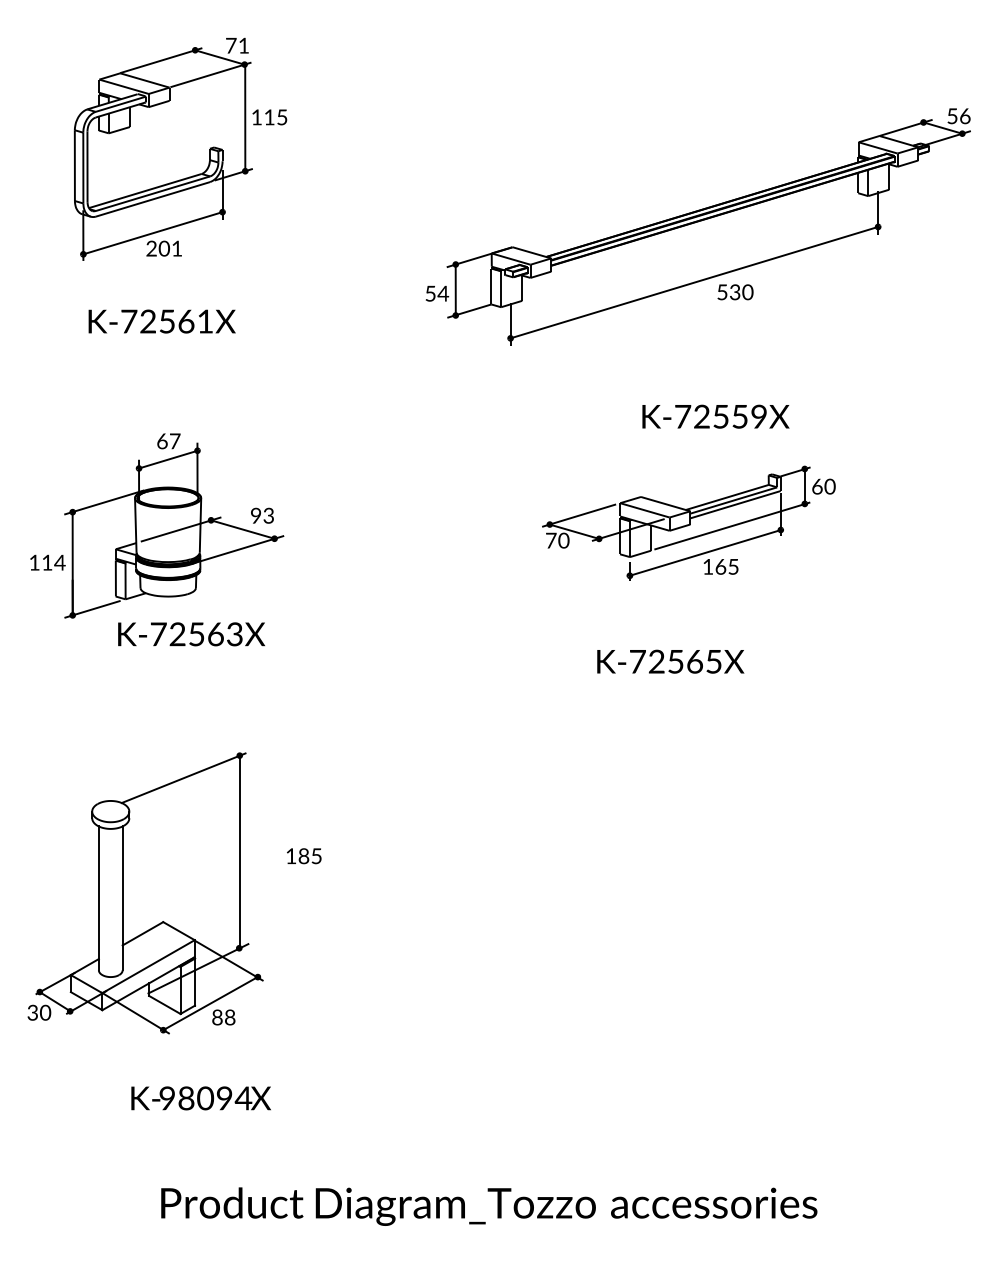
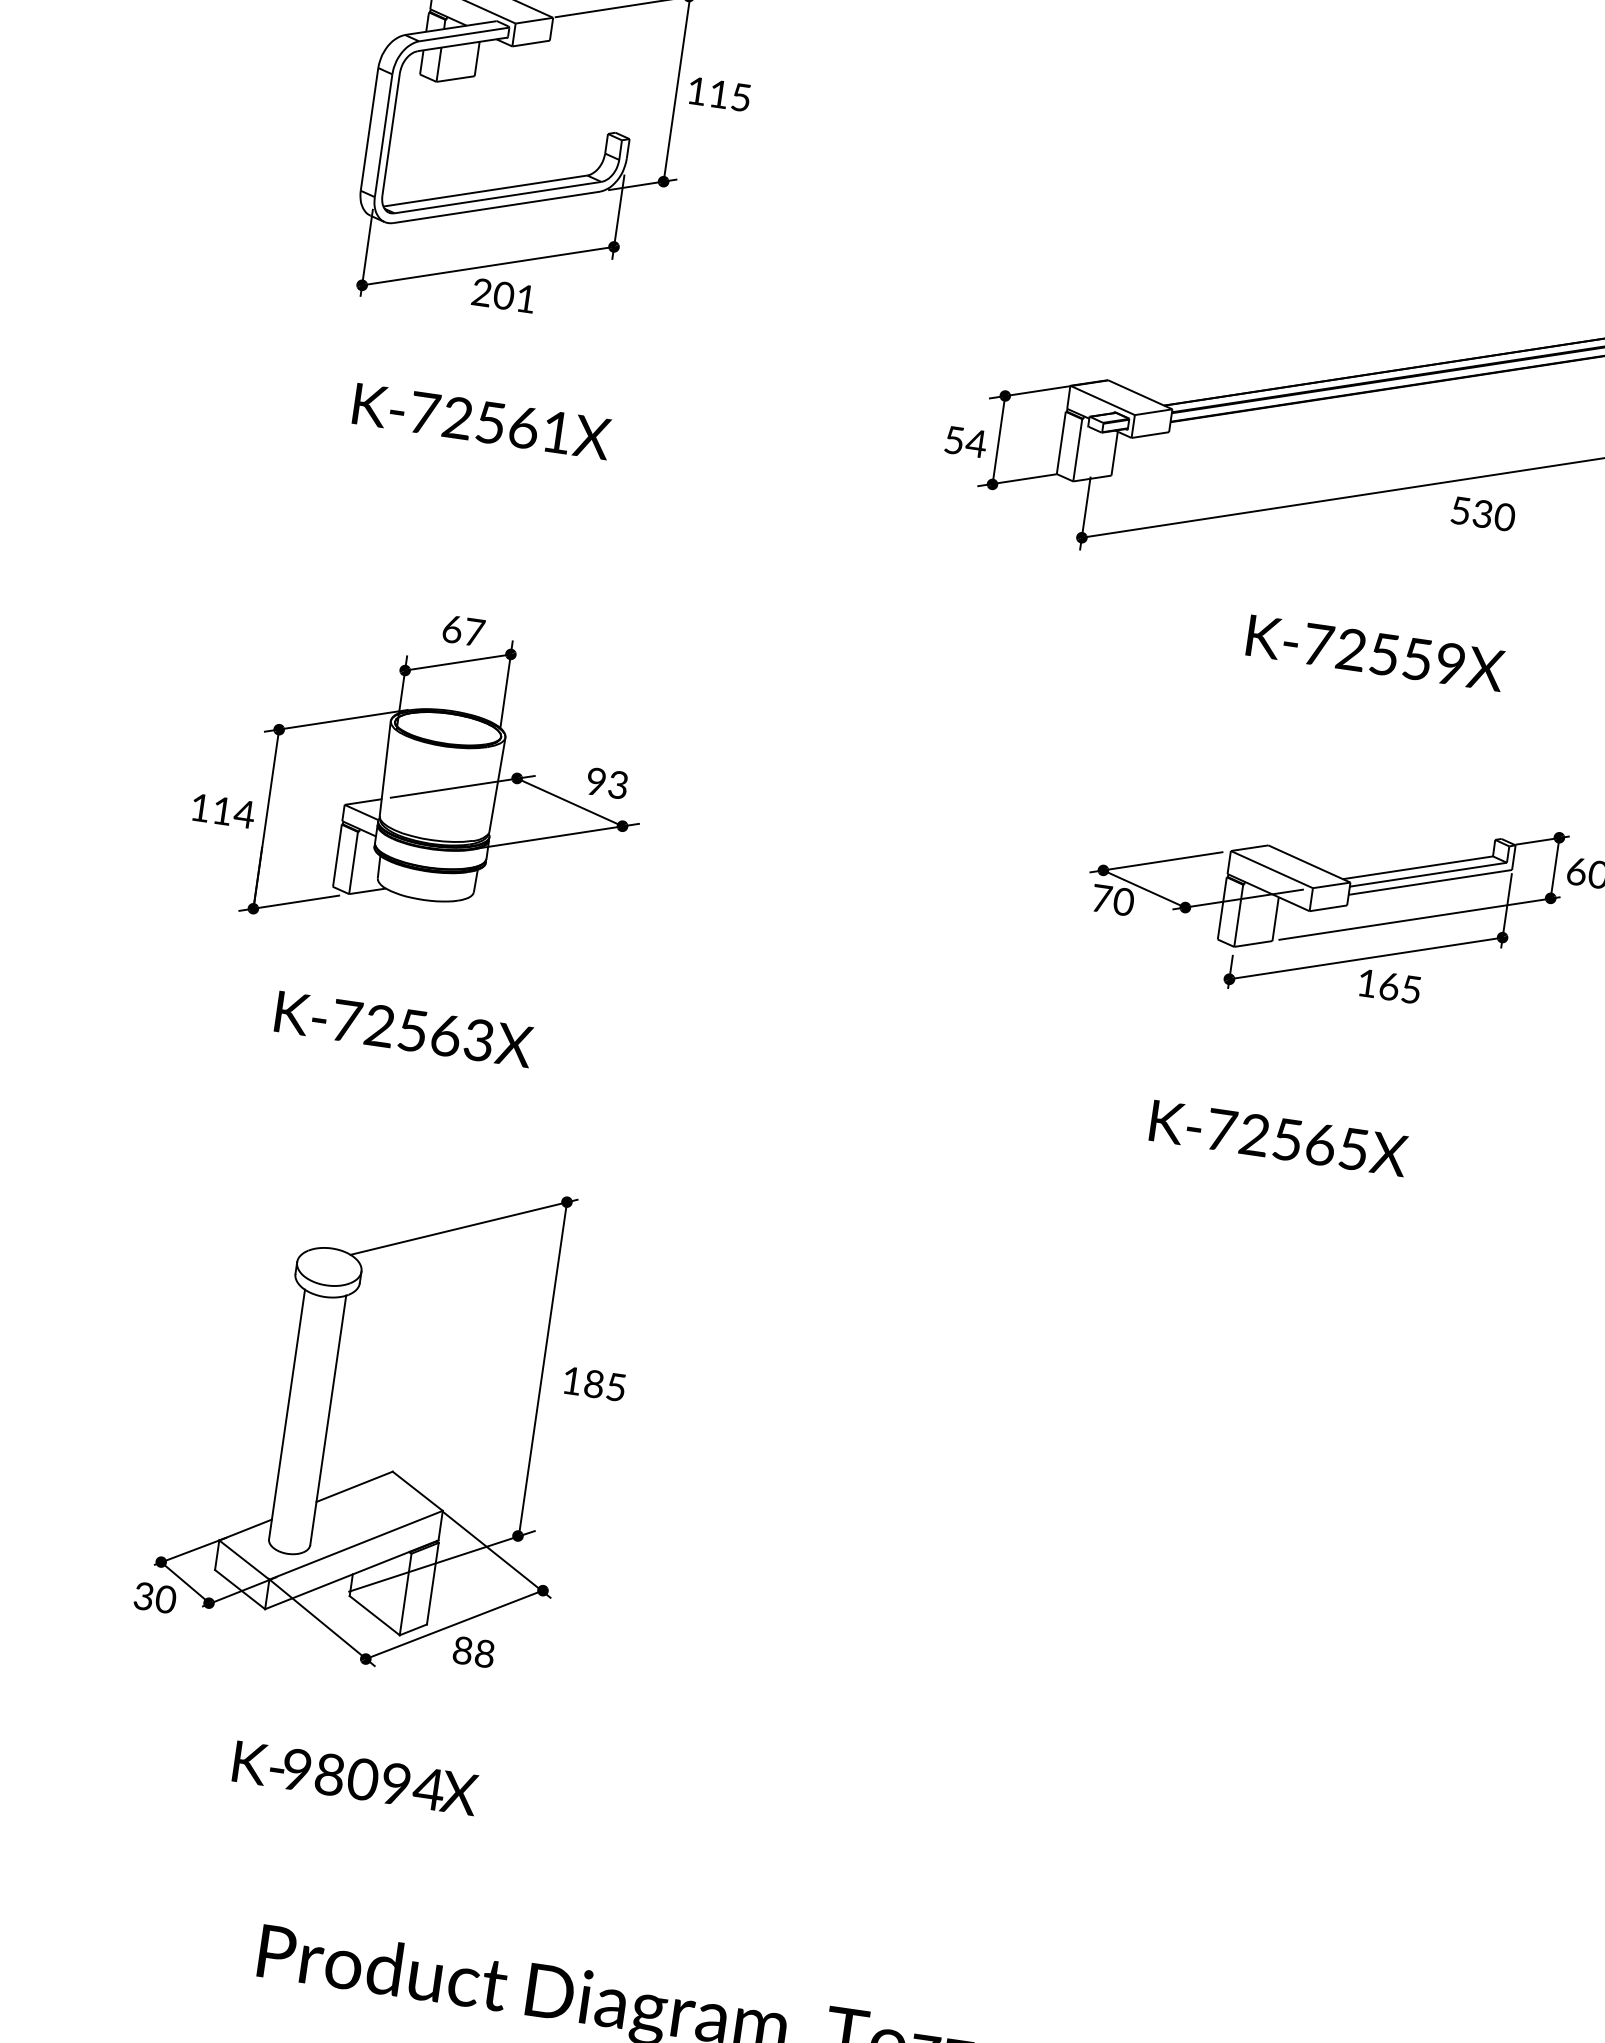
text: (715, 416) -> (1374, 652), moved
text: (191, 634) -> (403, 1029), moved
part: (145, 893) -> (369, 1417), moved

